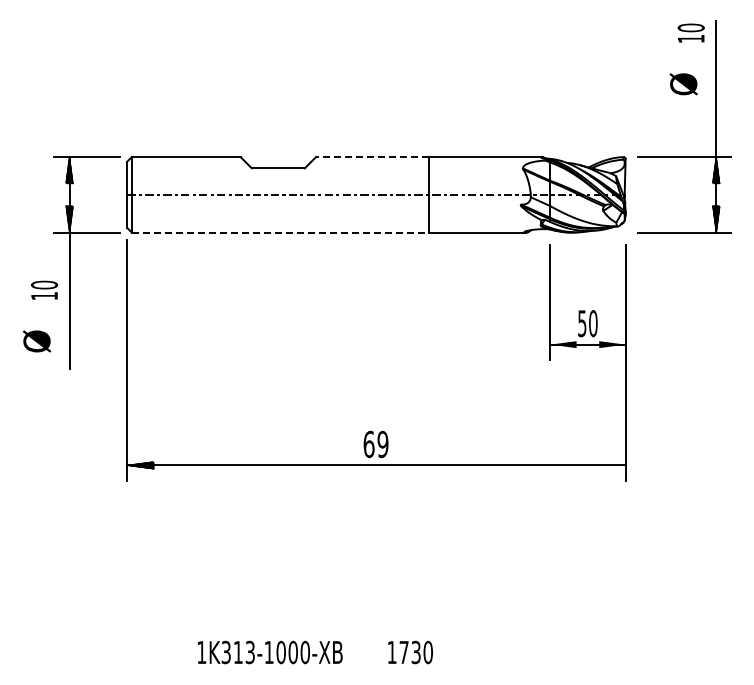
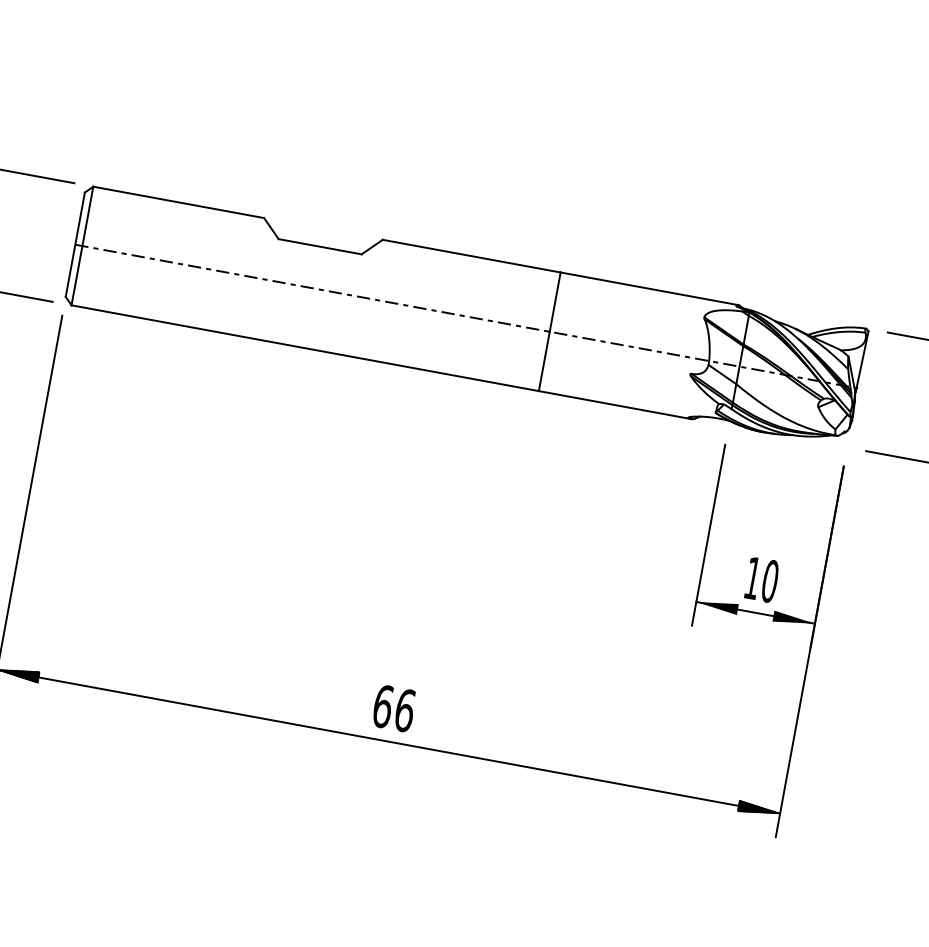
line: (372, 157) -> (471, 256), dashed -> solid
line: (280, 232) -> (305, 348), dashed -> solid
text: (582, 323) -> (753, 578), 50 -> 10
text: (382, 444) -> (404, 710), 69 -> 66
hatch: (612, 465) -> (759, 809), added

